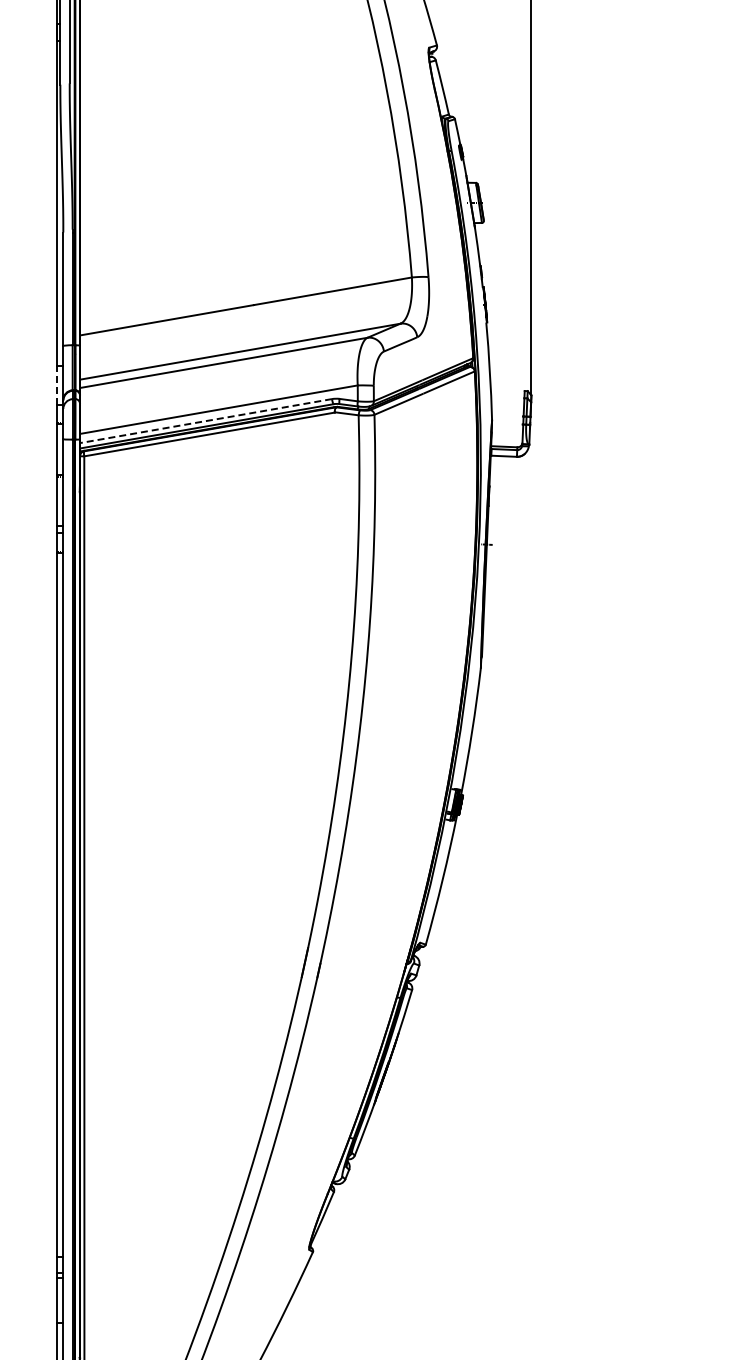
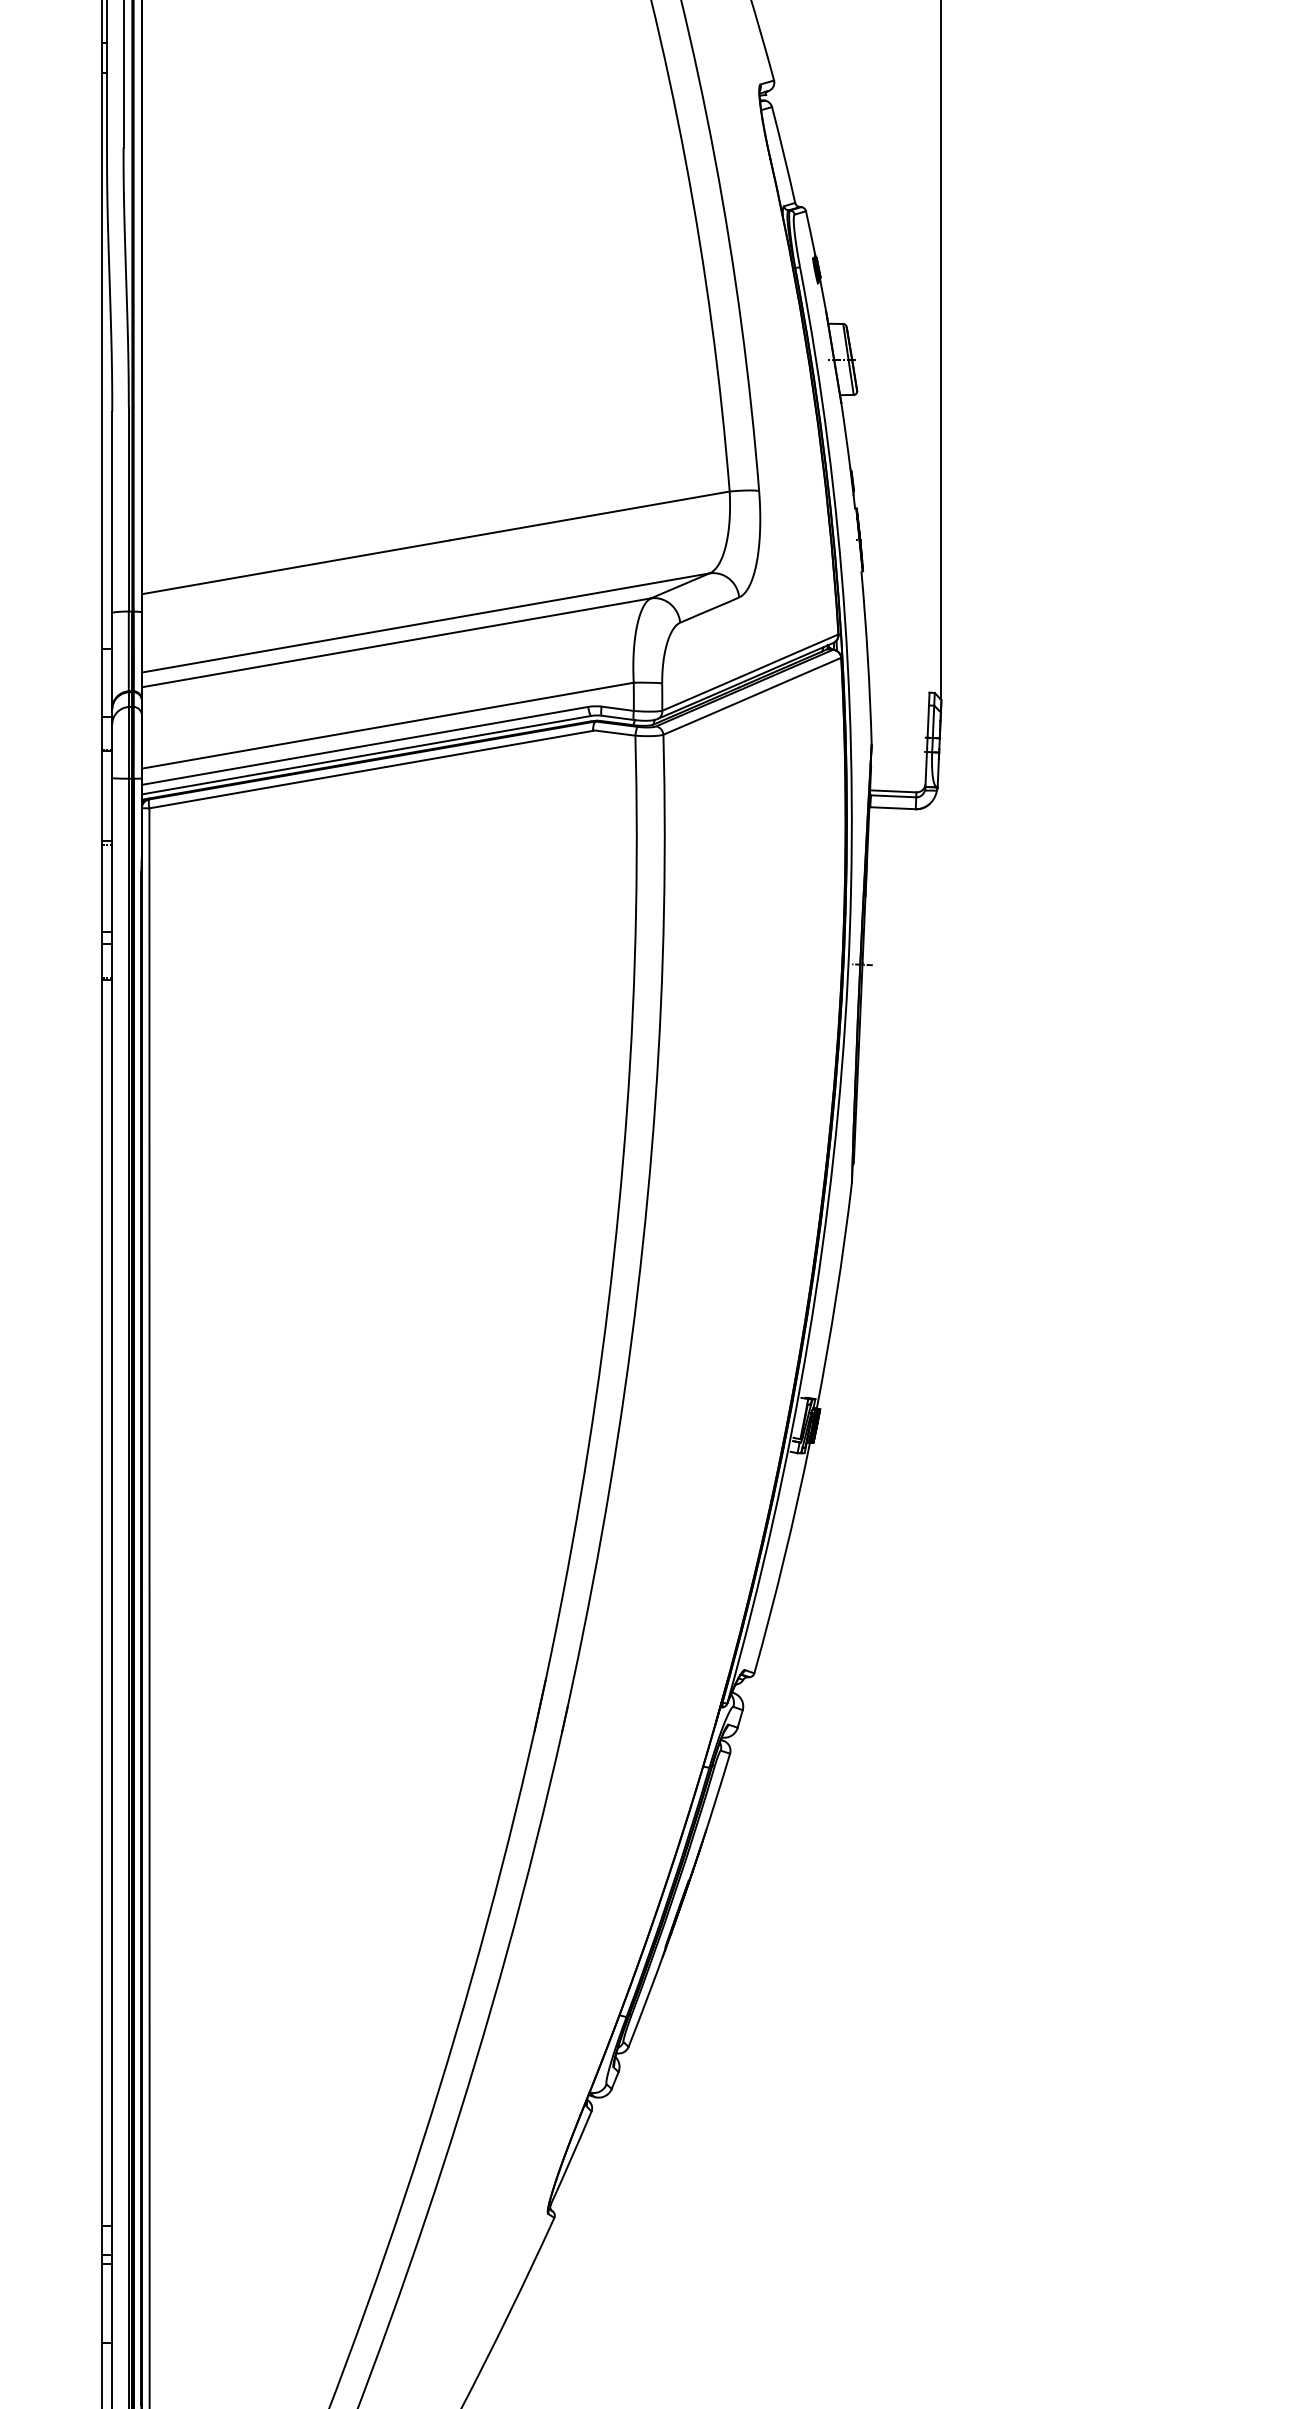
line: (57, 385) -> (101, 682), dashed -> solid
line: (206, 421) -> (365, 746), dashed -> solid

